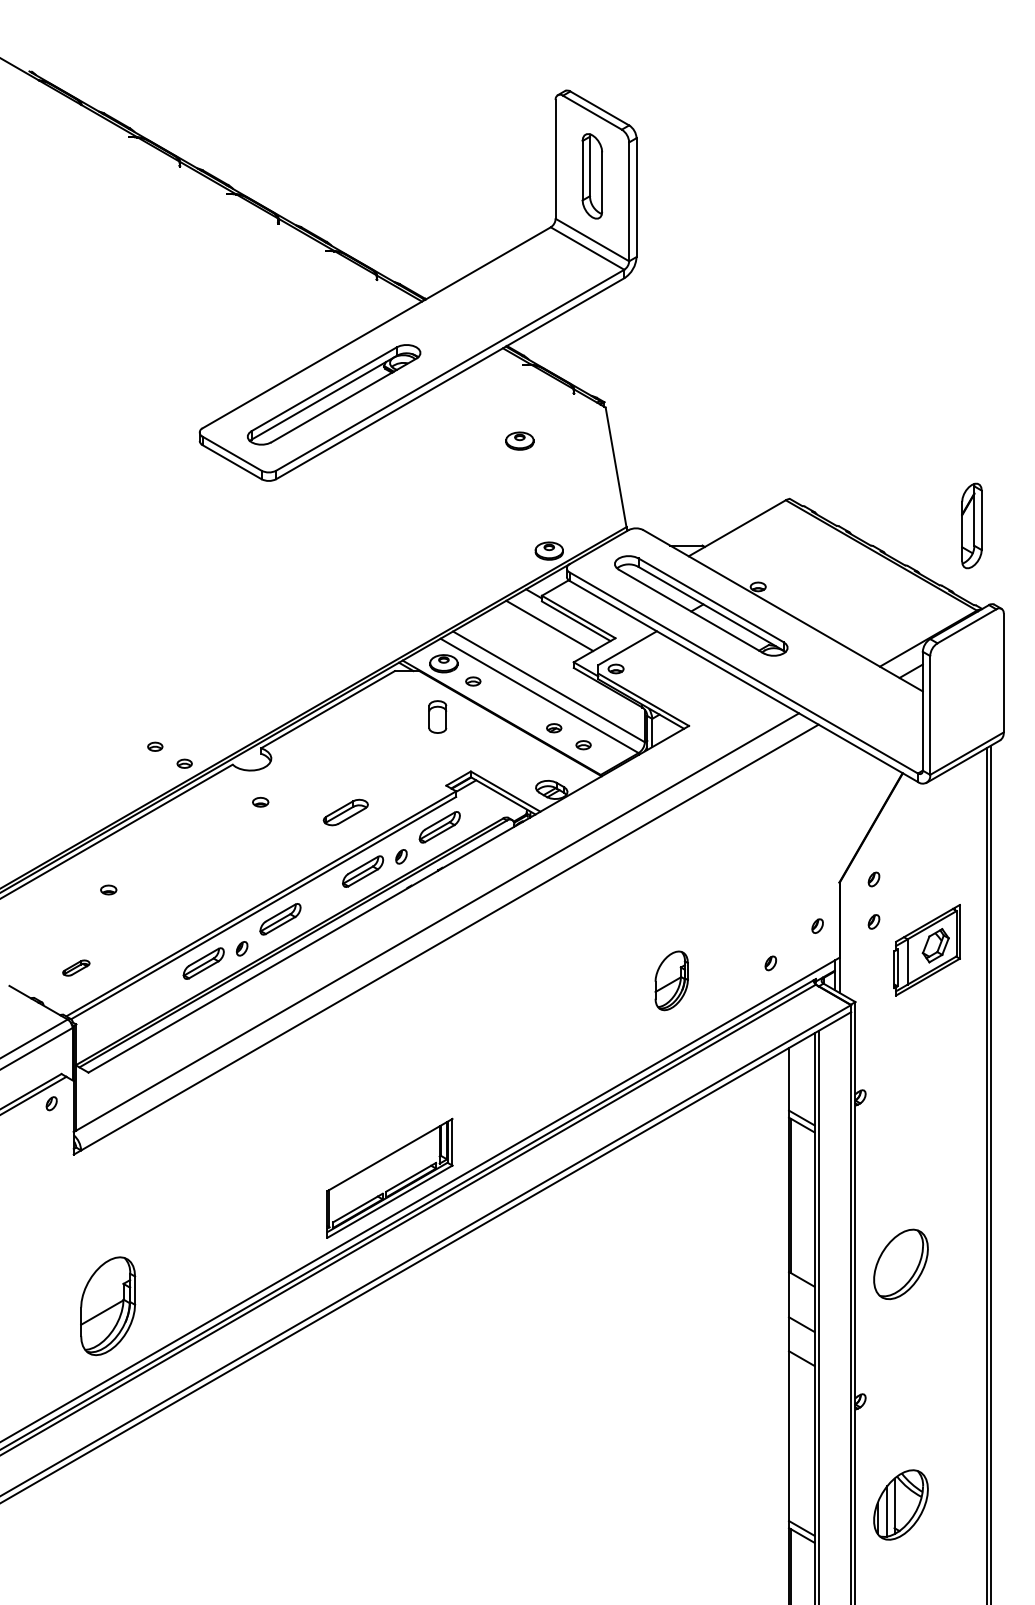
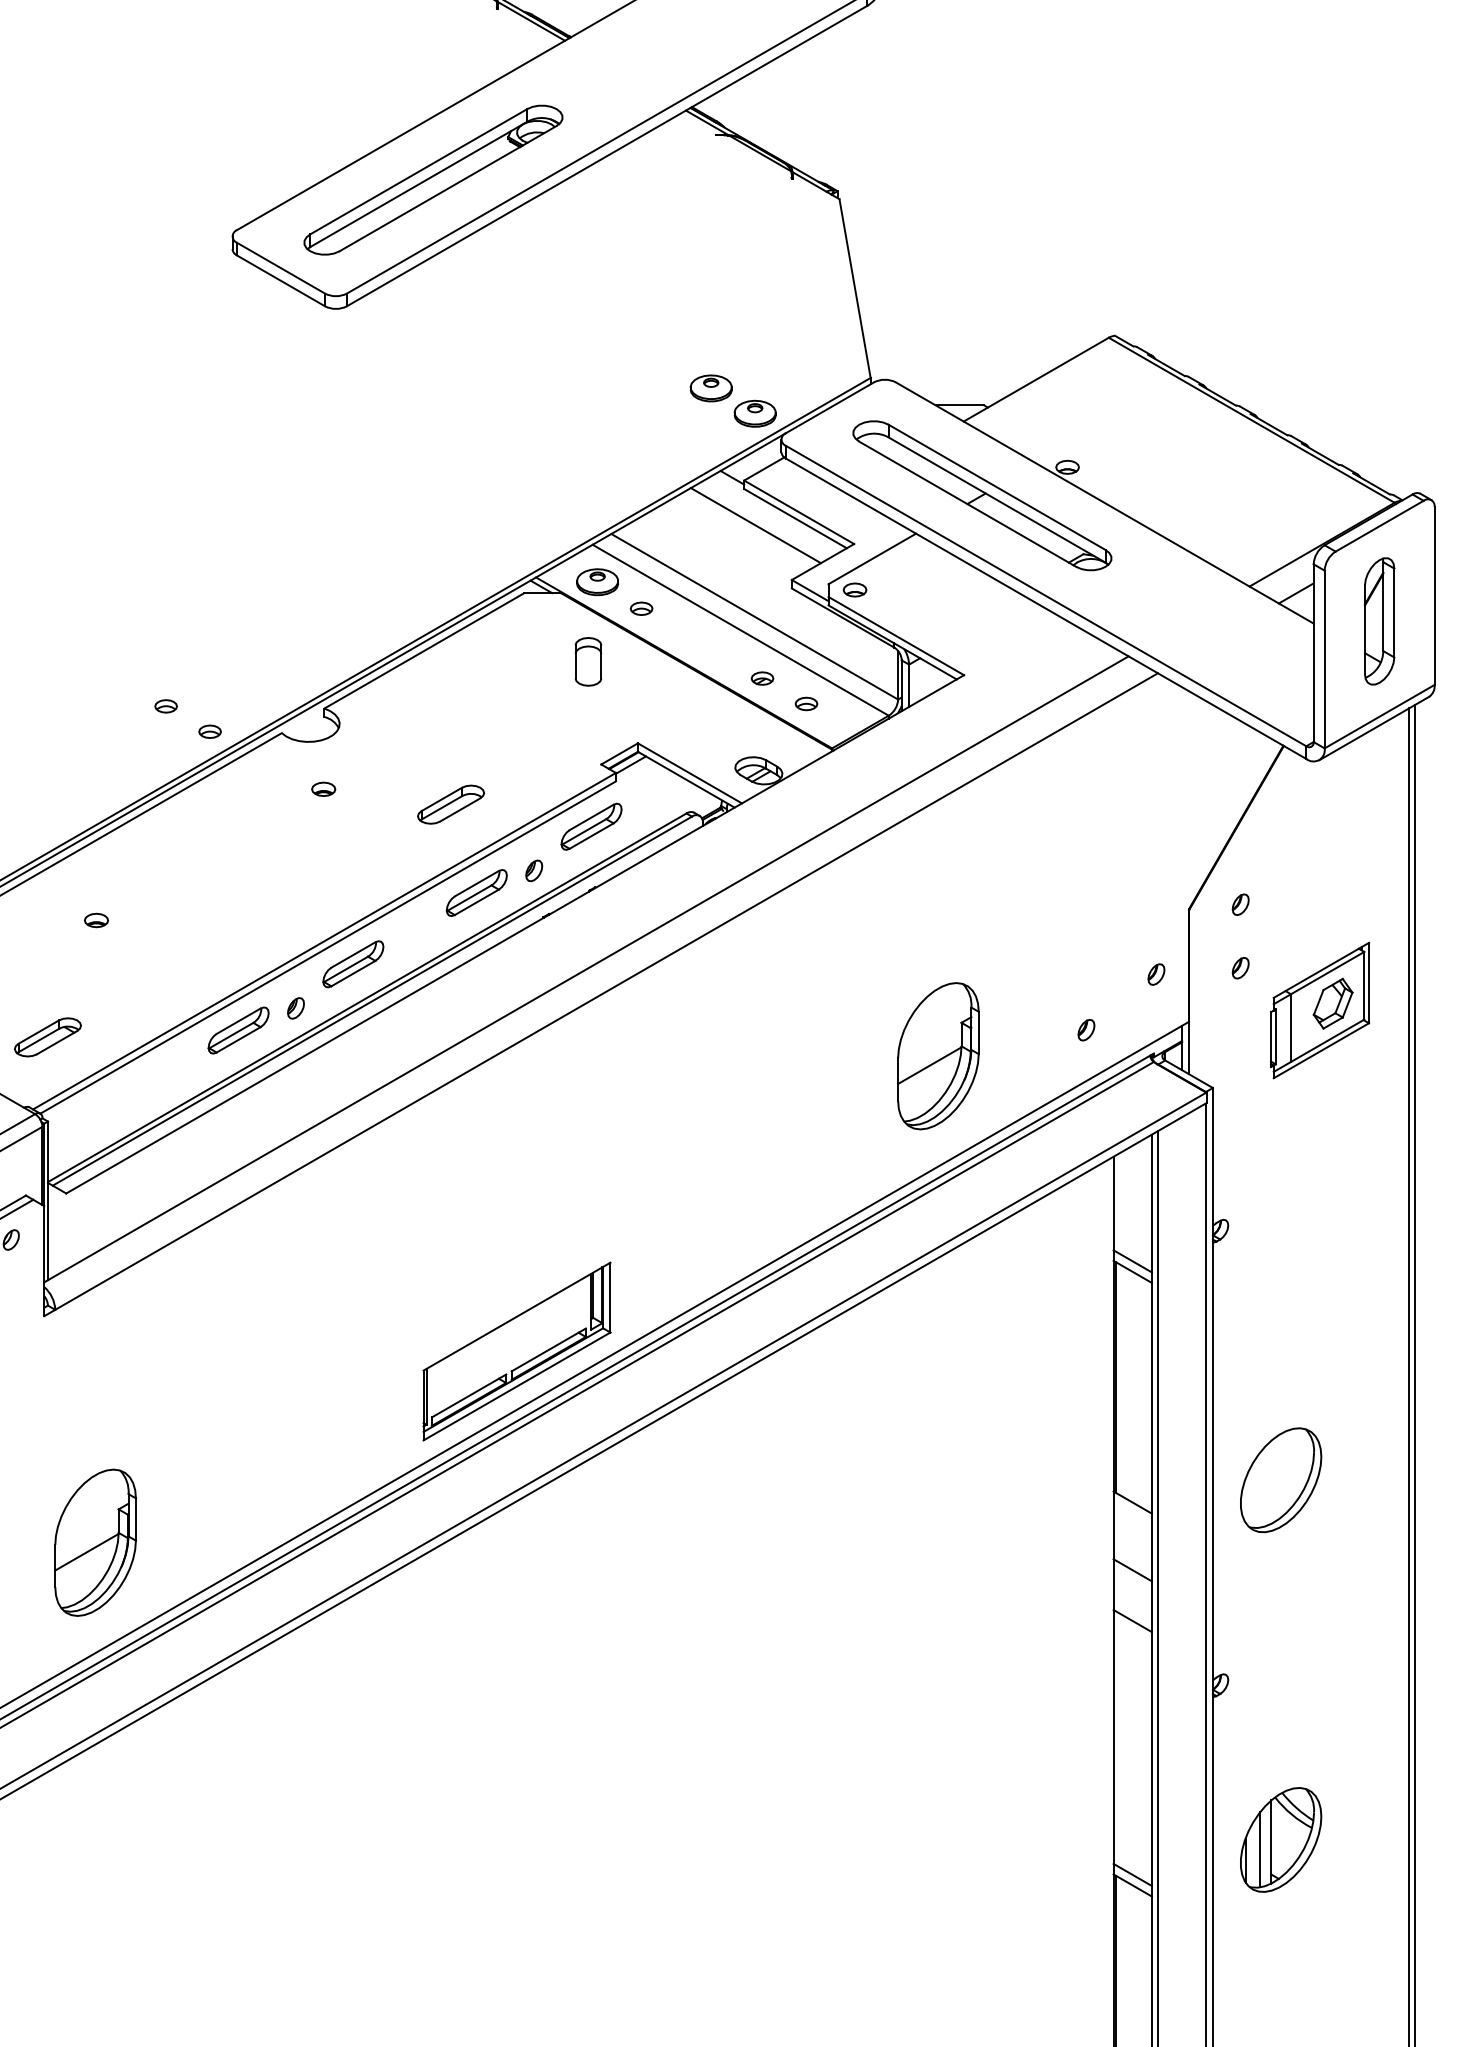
part: (519, 440) -> (710, 387), moved
part: (971, 525) -> (1378, 620), moved
part: (76, 967) -> (48, 1036), size x1.67
part: (671, 980) -> (937, 1055), size x1.67

